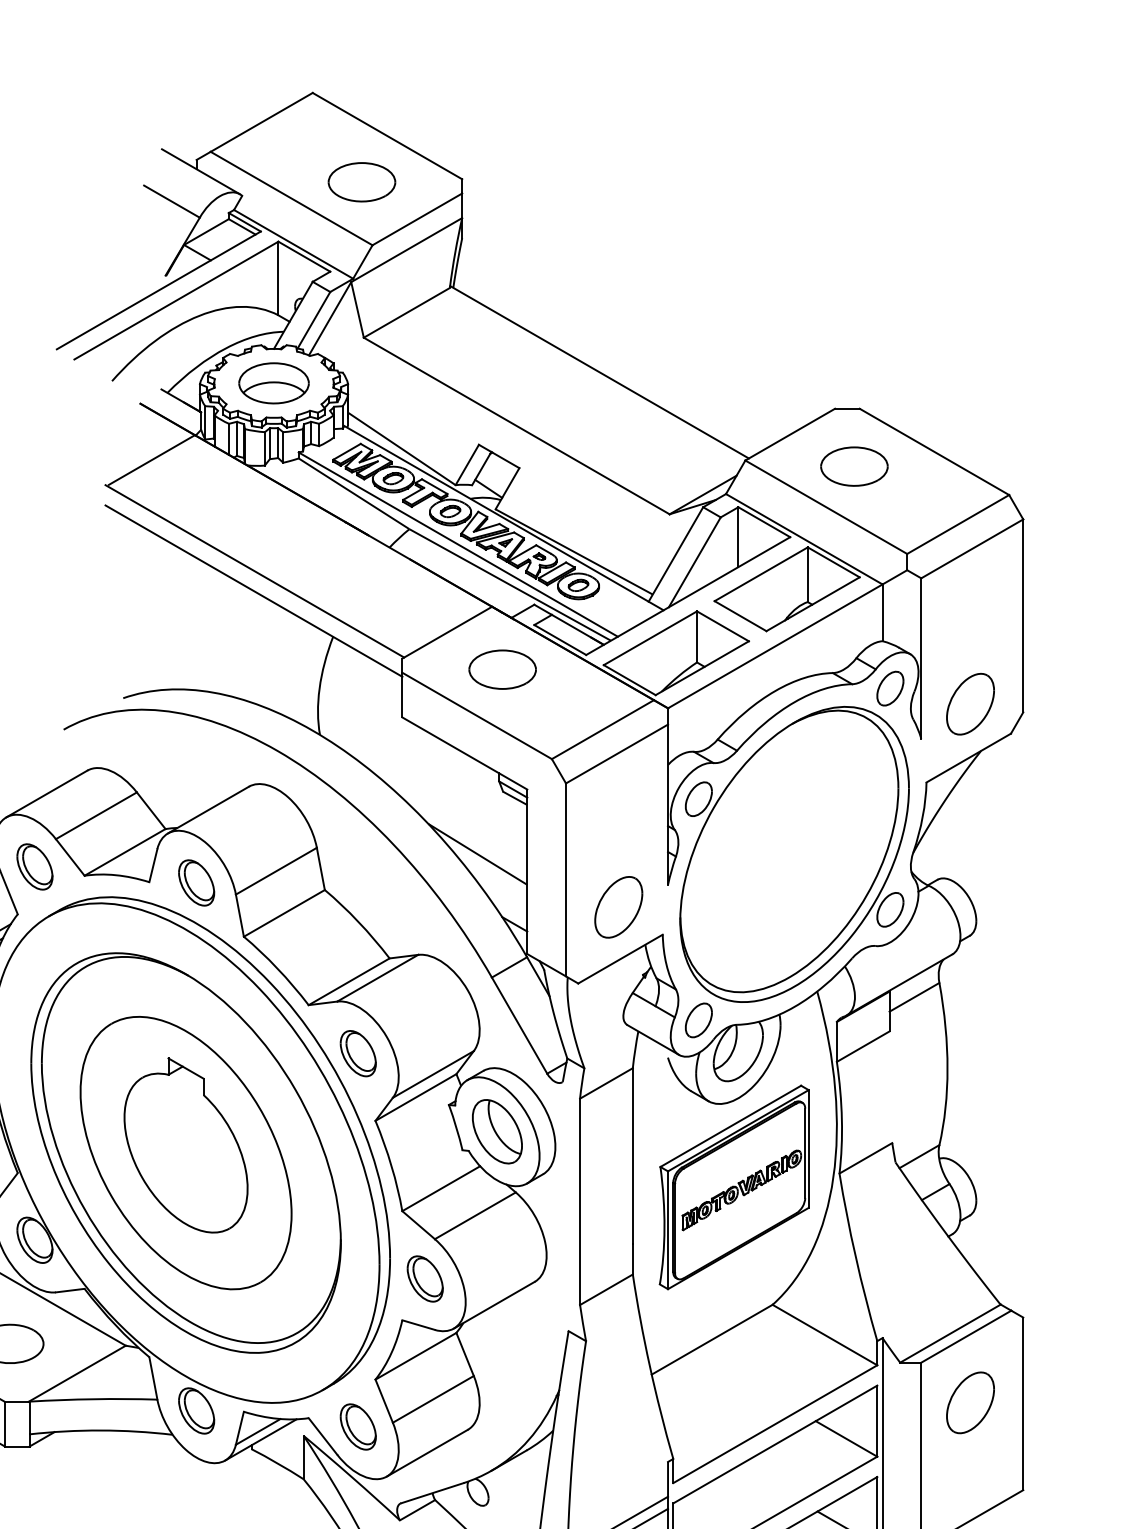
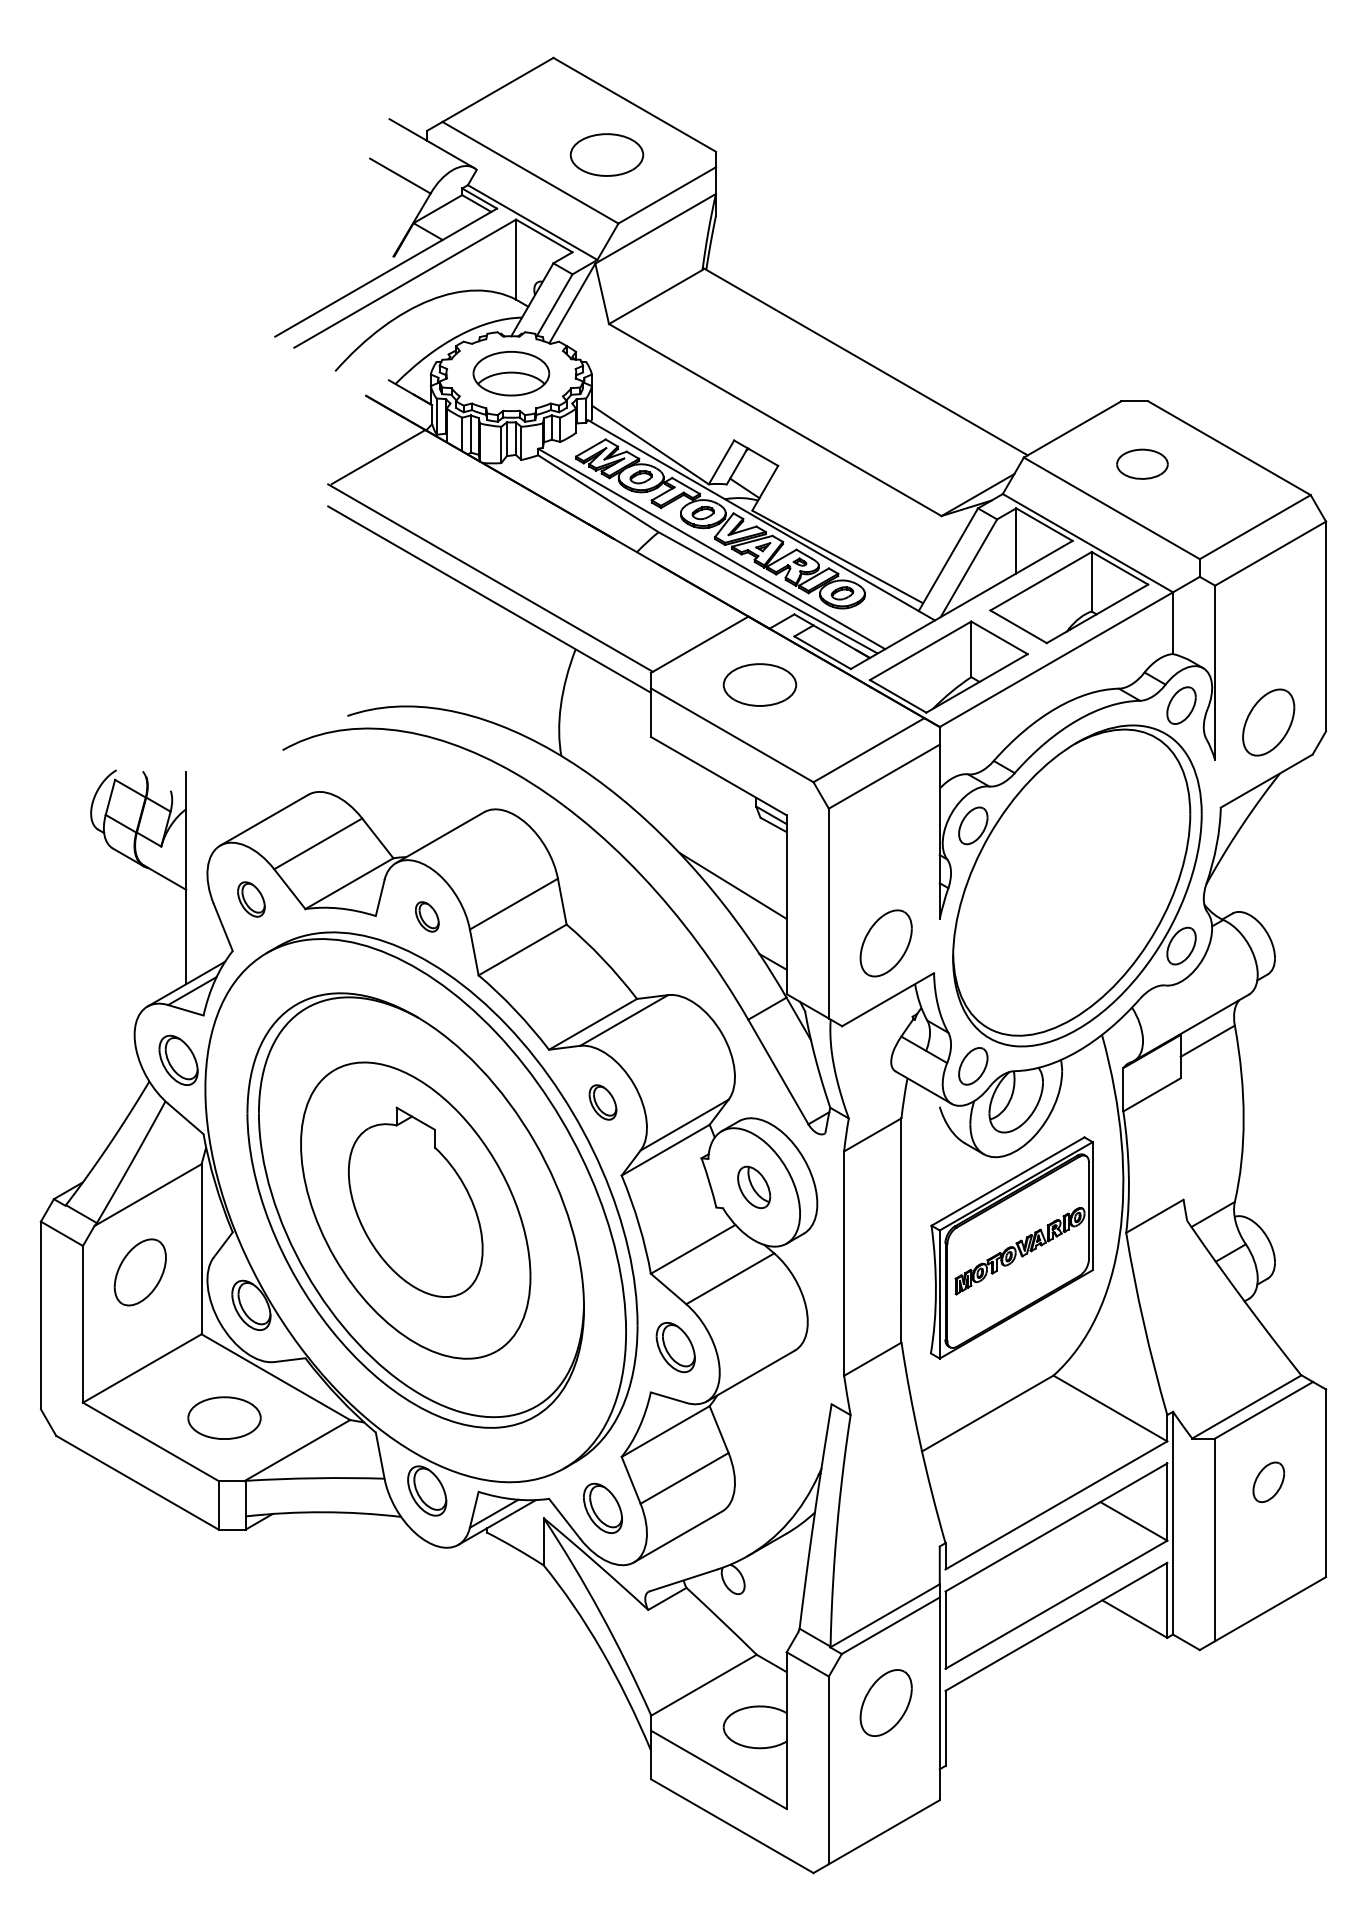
part: (854, 466) -> (1142, 464), size x0.7
part: (35, 866) -> (251, 899), size x0.7
part: (196, 882) -> (427, 916), size x0.6
part: (357, 1053) -> (602, 1102), size x0.7
part: (496, 1131) -> (753, 1187), size x0.6
part: (970, 1403) -> (1268, 1482), size x0.6

